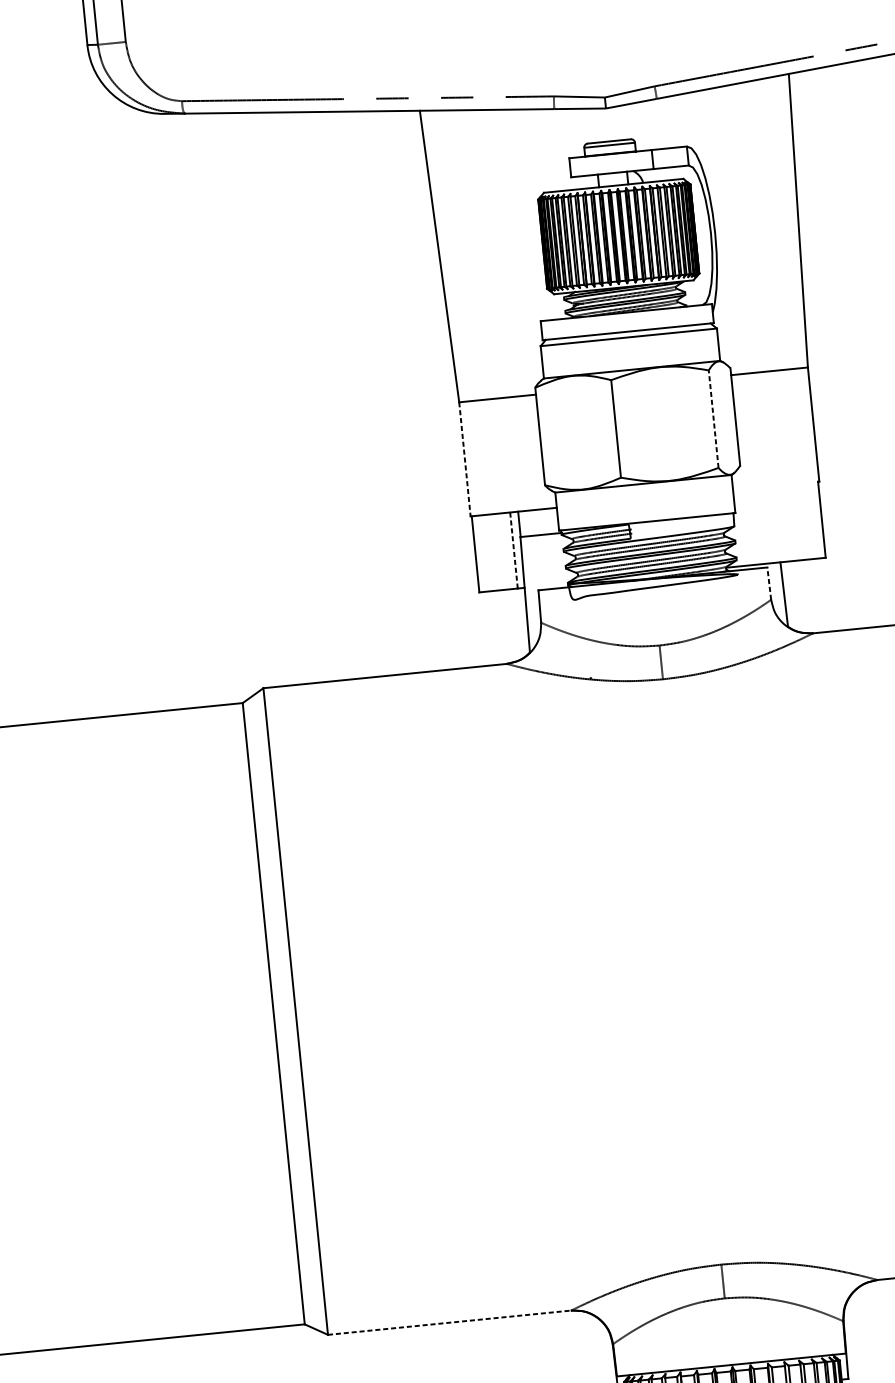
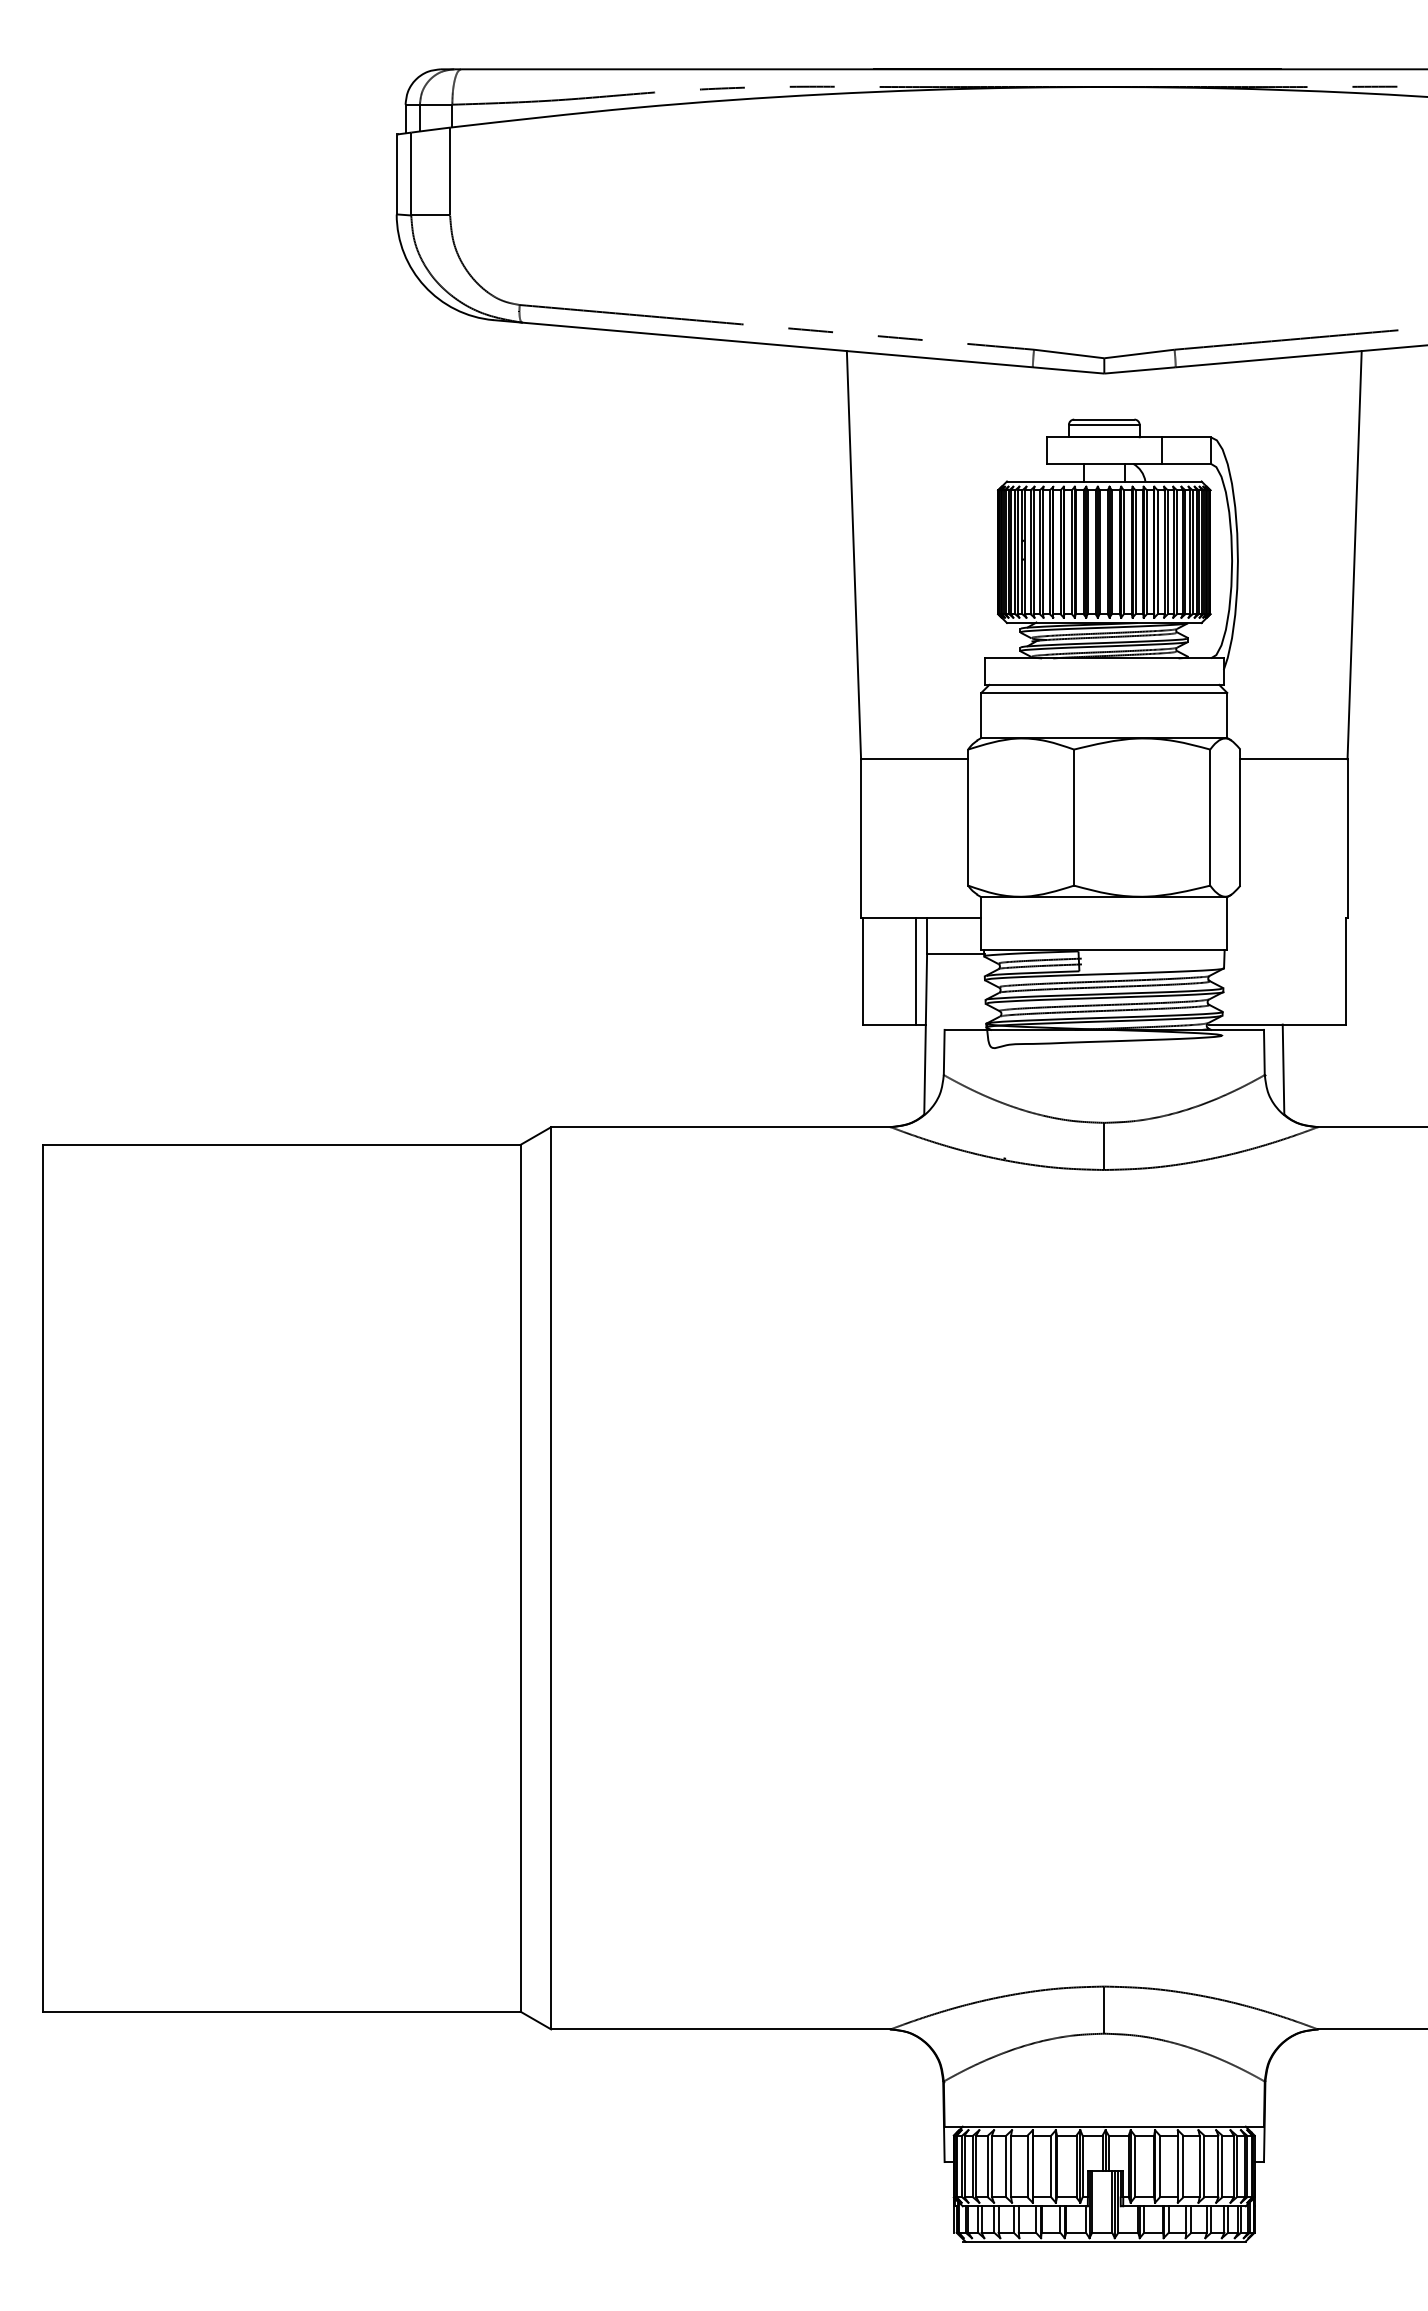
line: (713, 419) -> (1210, 817), dashed -> solid
line: (465, 459) -> (861, 838), dashed -> solid
line: (514, 550) -> (916, 971), dashed -> solid
line: (769, 583) -> (1264, 1052), dashed -> solid
line: (449, 1322) -> (720, 2029), dashed -> solid

